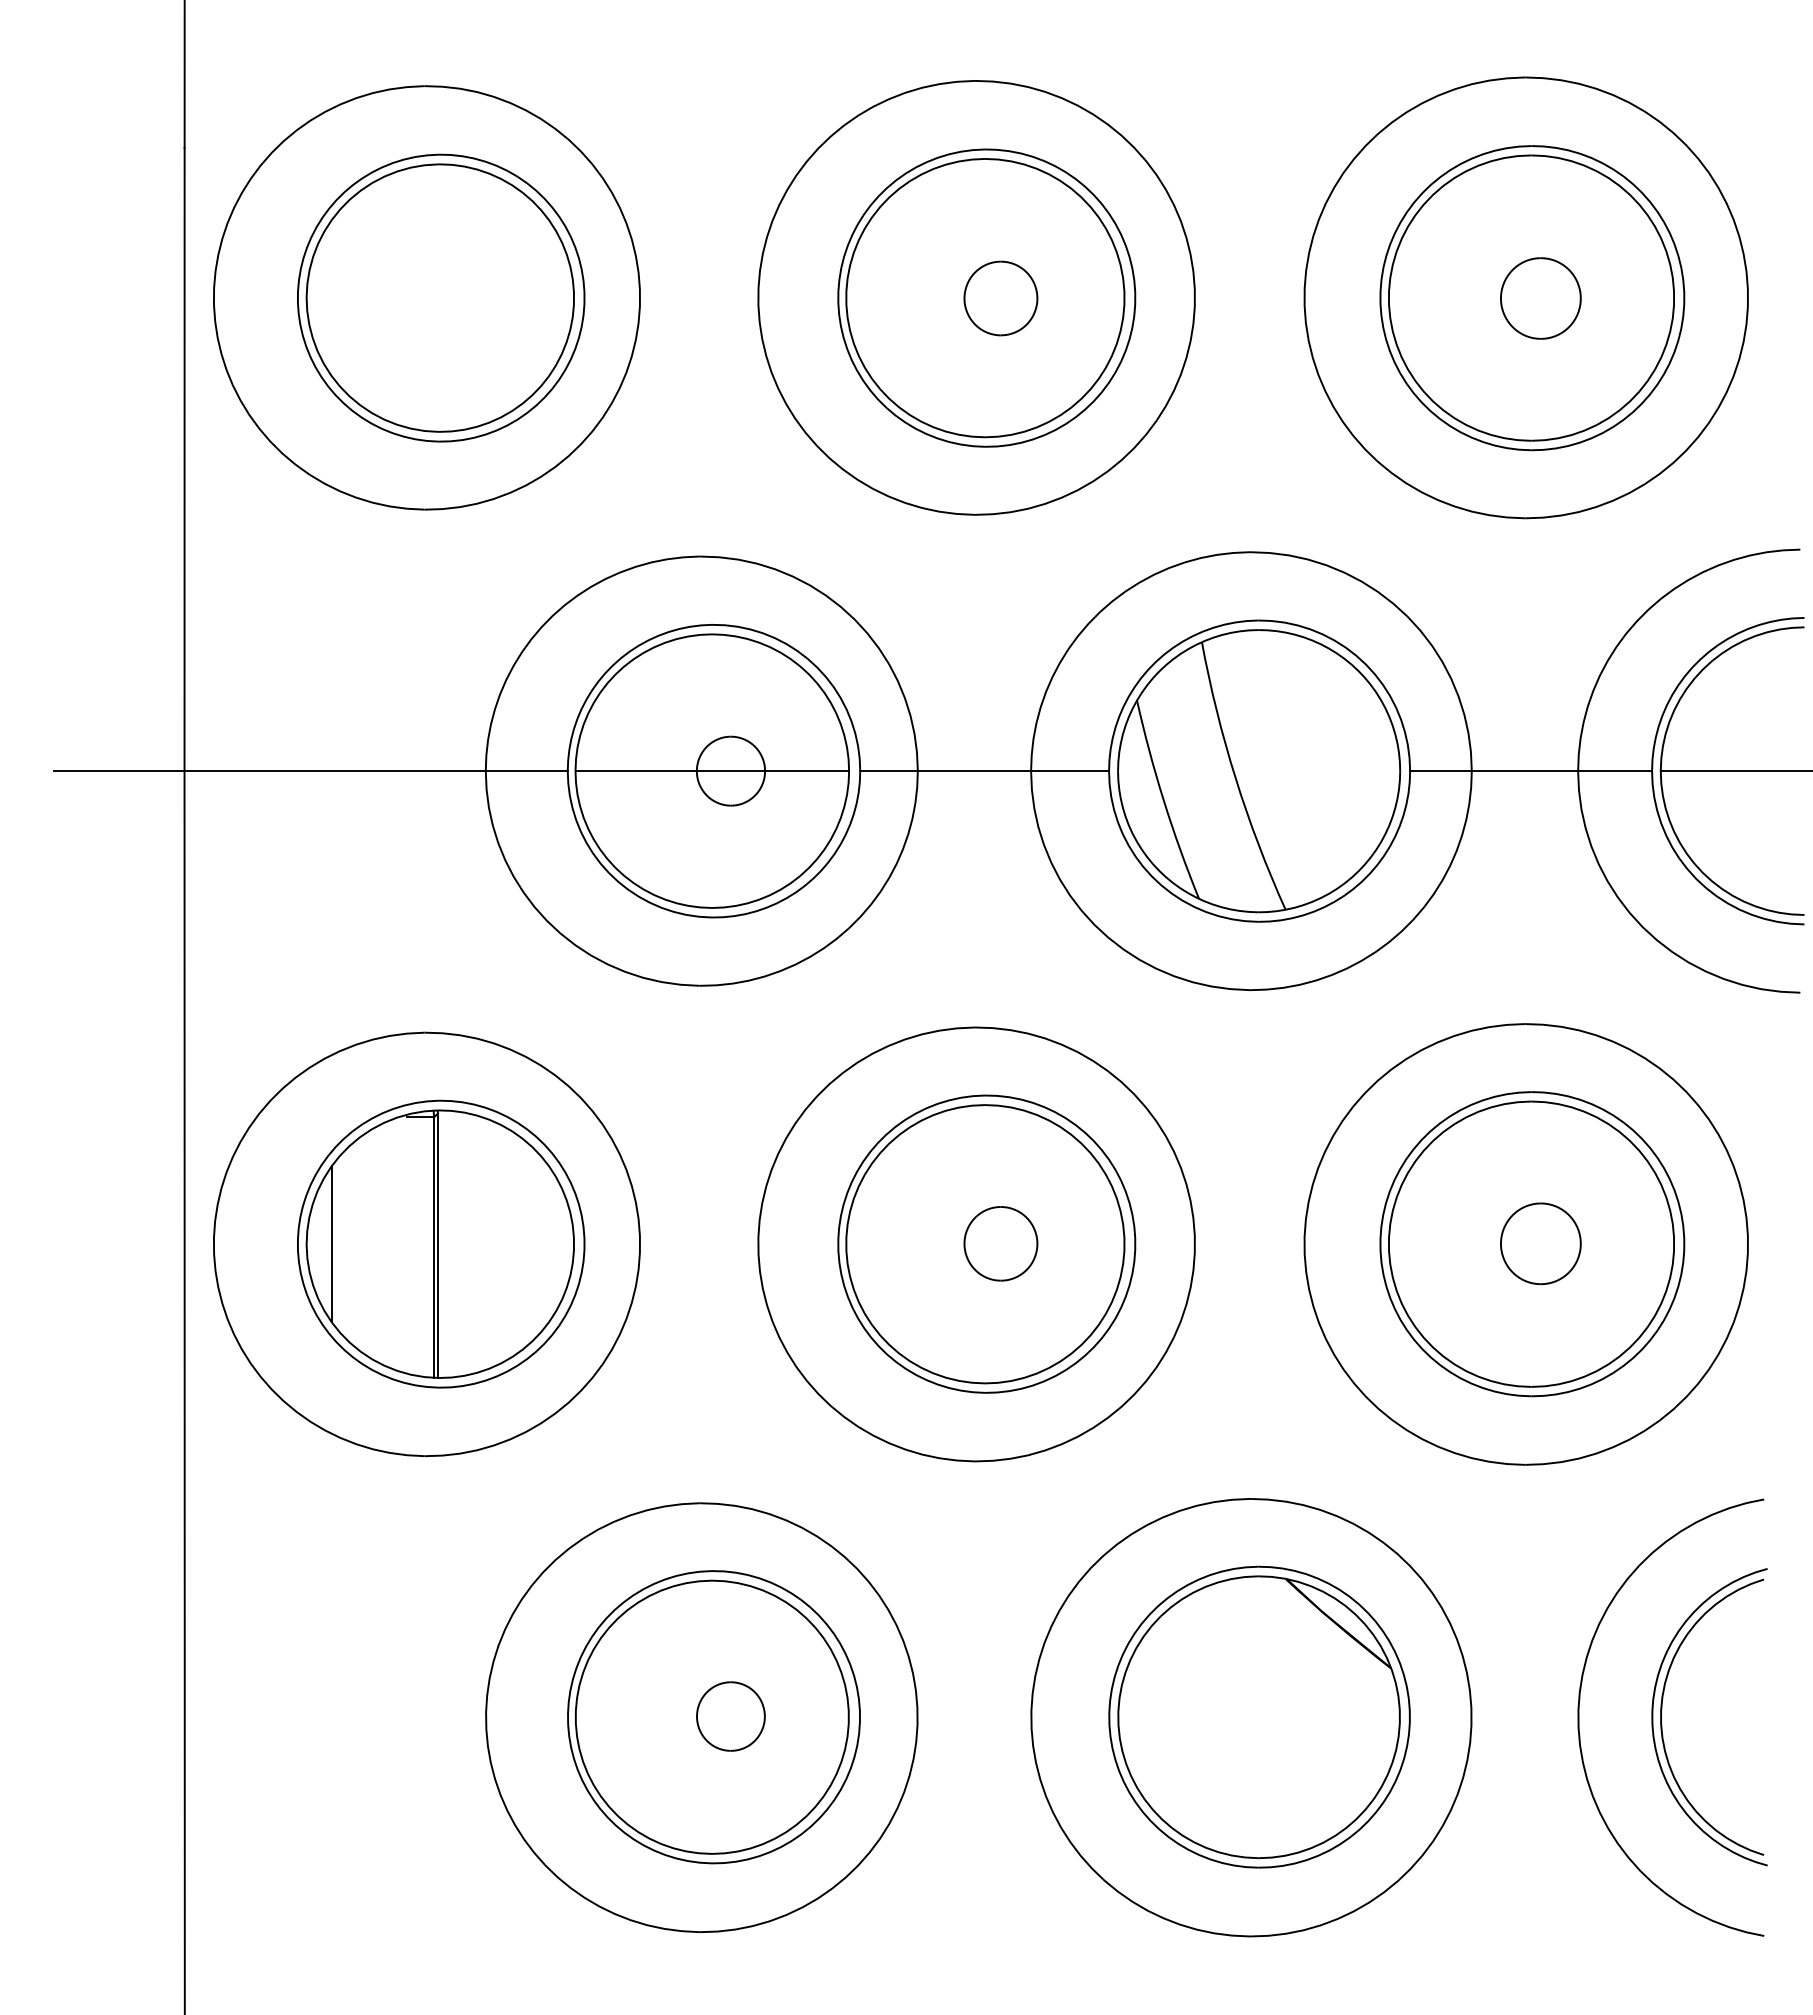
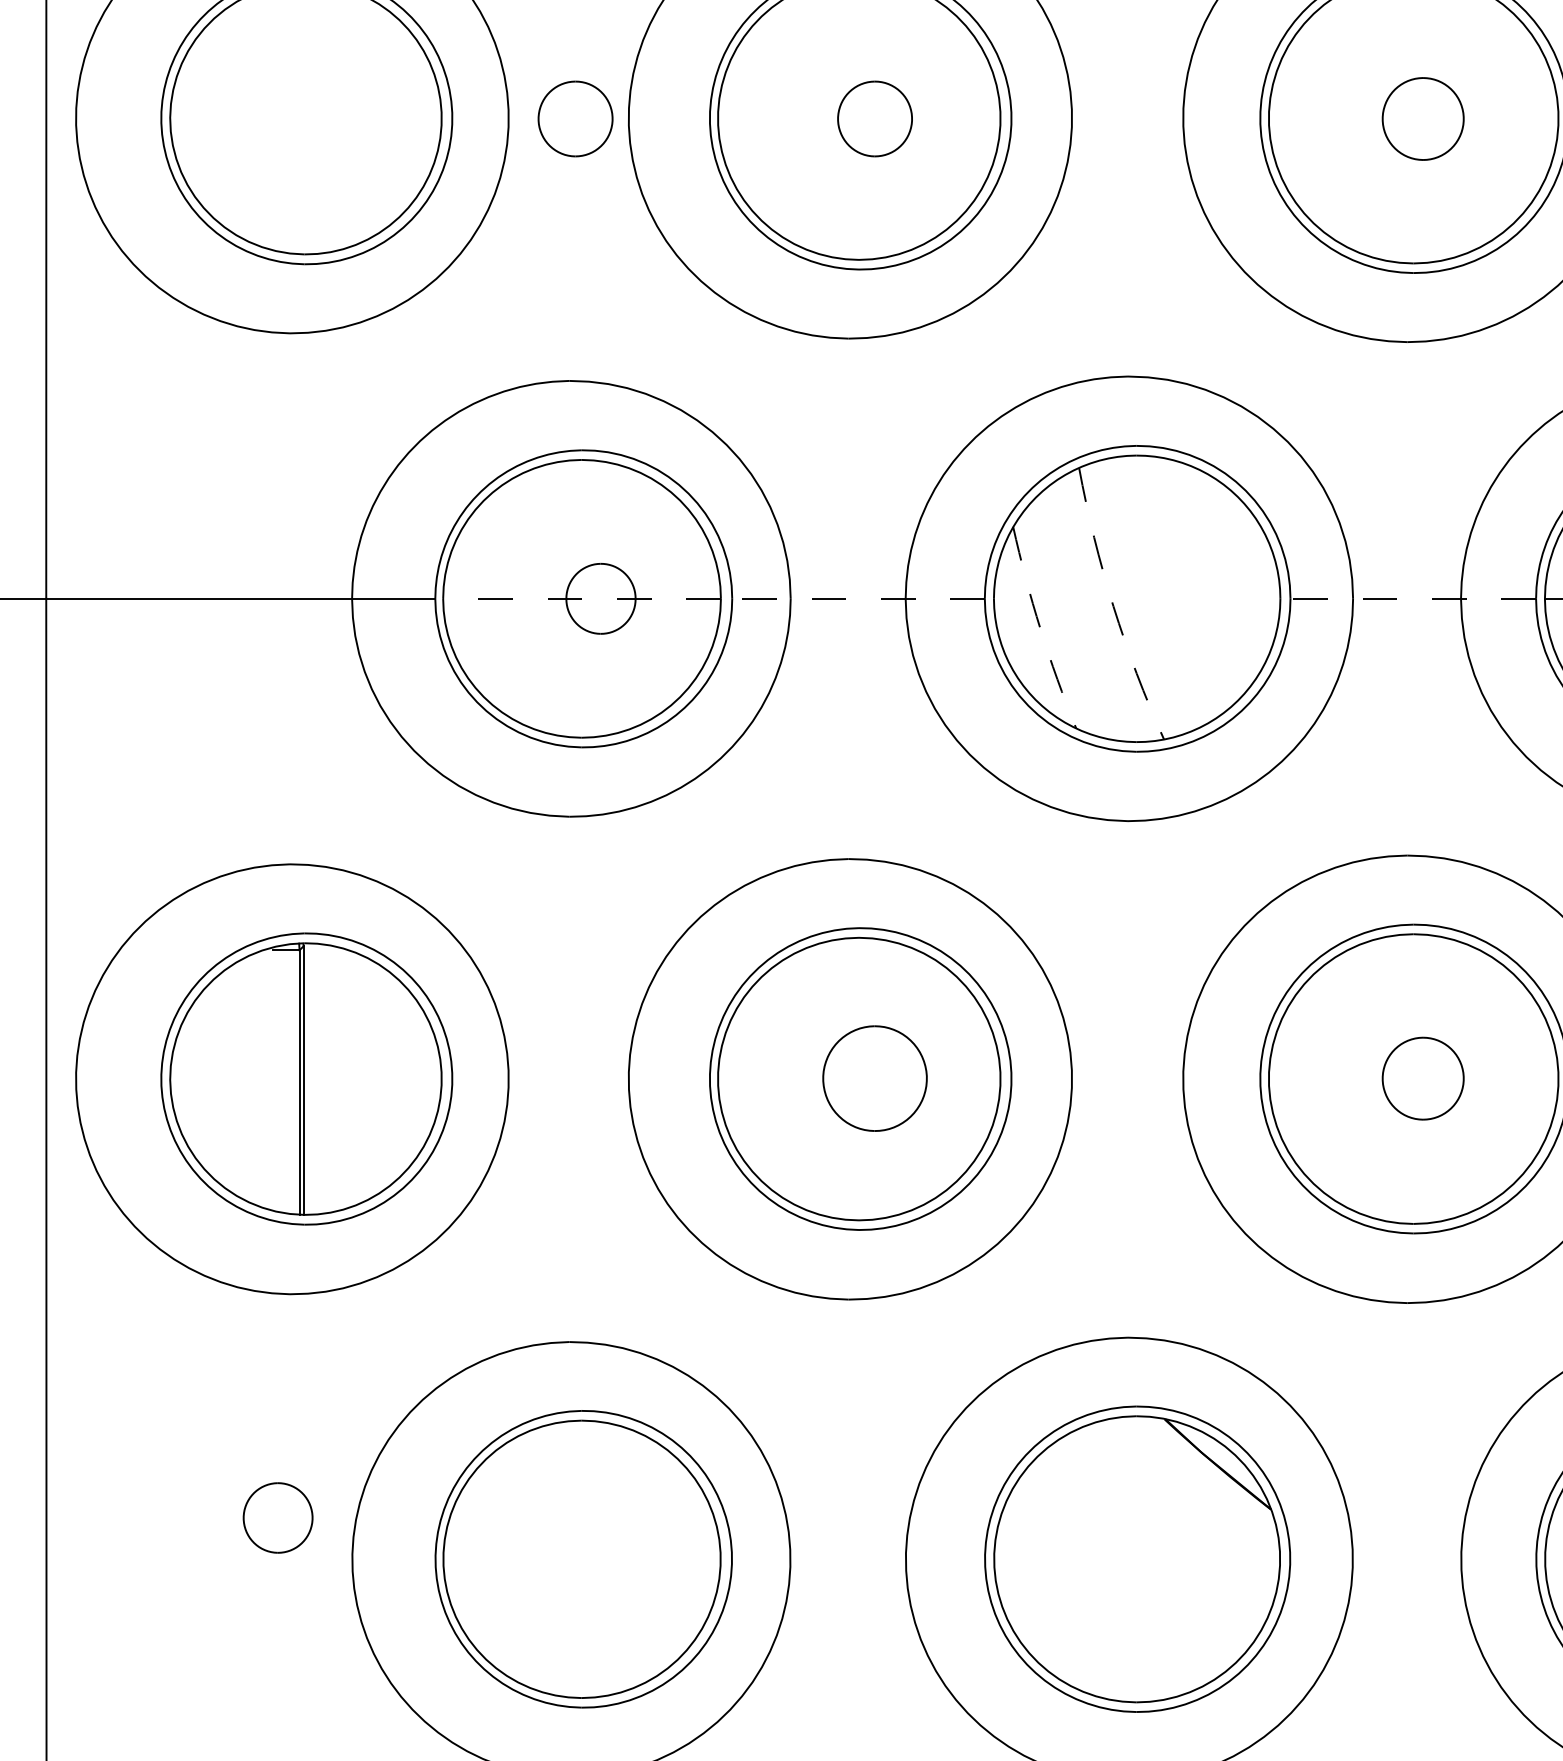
part: (705, 298) -> (575, 118), added
line: (712, 771) -> (582, 599), solid -> dashed
line: (984, 771) -> (858, 599), solid -> dashed
line: (1531, 771) -> (1413, 599), solid -> dashed
arc: (1235, 778) -> (1113, 606), solid -> dashed
arc: (1163, 800) -> (1040, 628), solid -> dashed
part: (1000, 1243) -> (874, 1078), size x1.4
line: (331, 1244) -> (195, 1079), removed
part: (730, 1716) -> (277, 1517), moved

